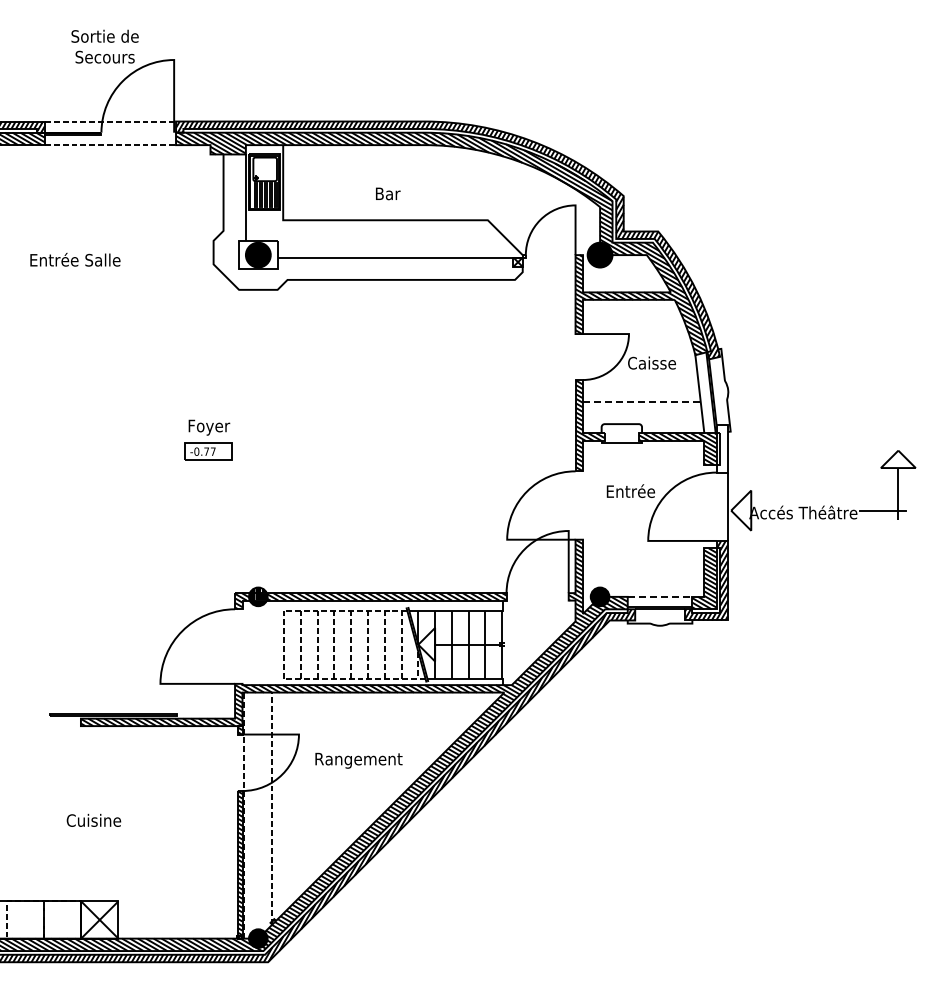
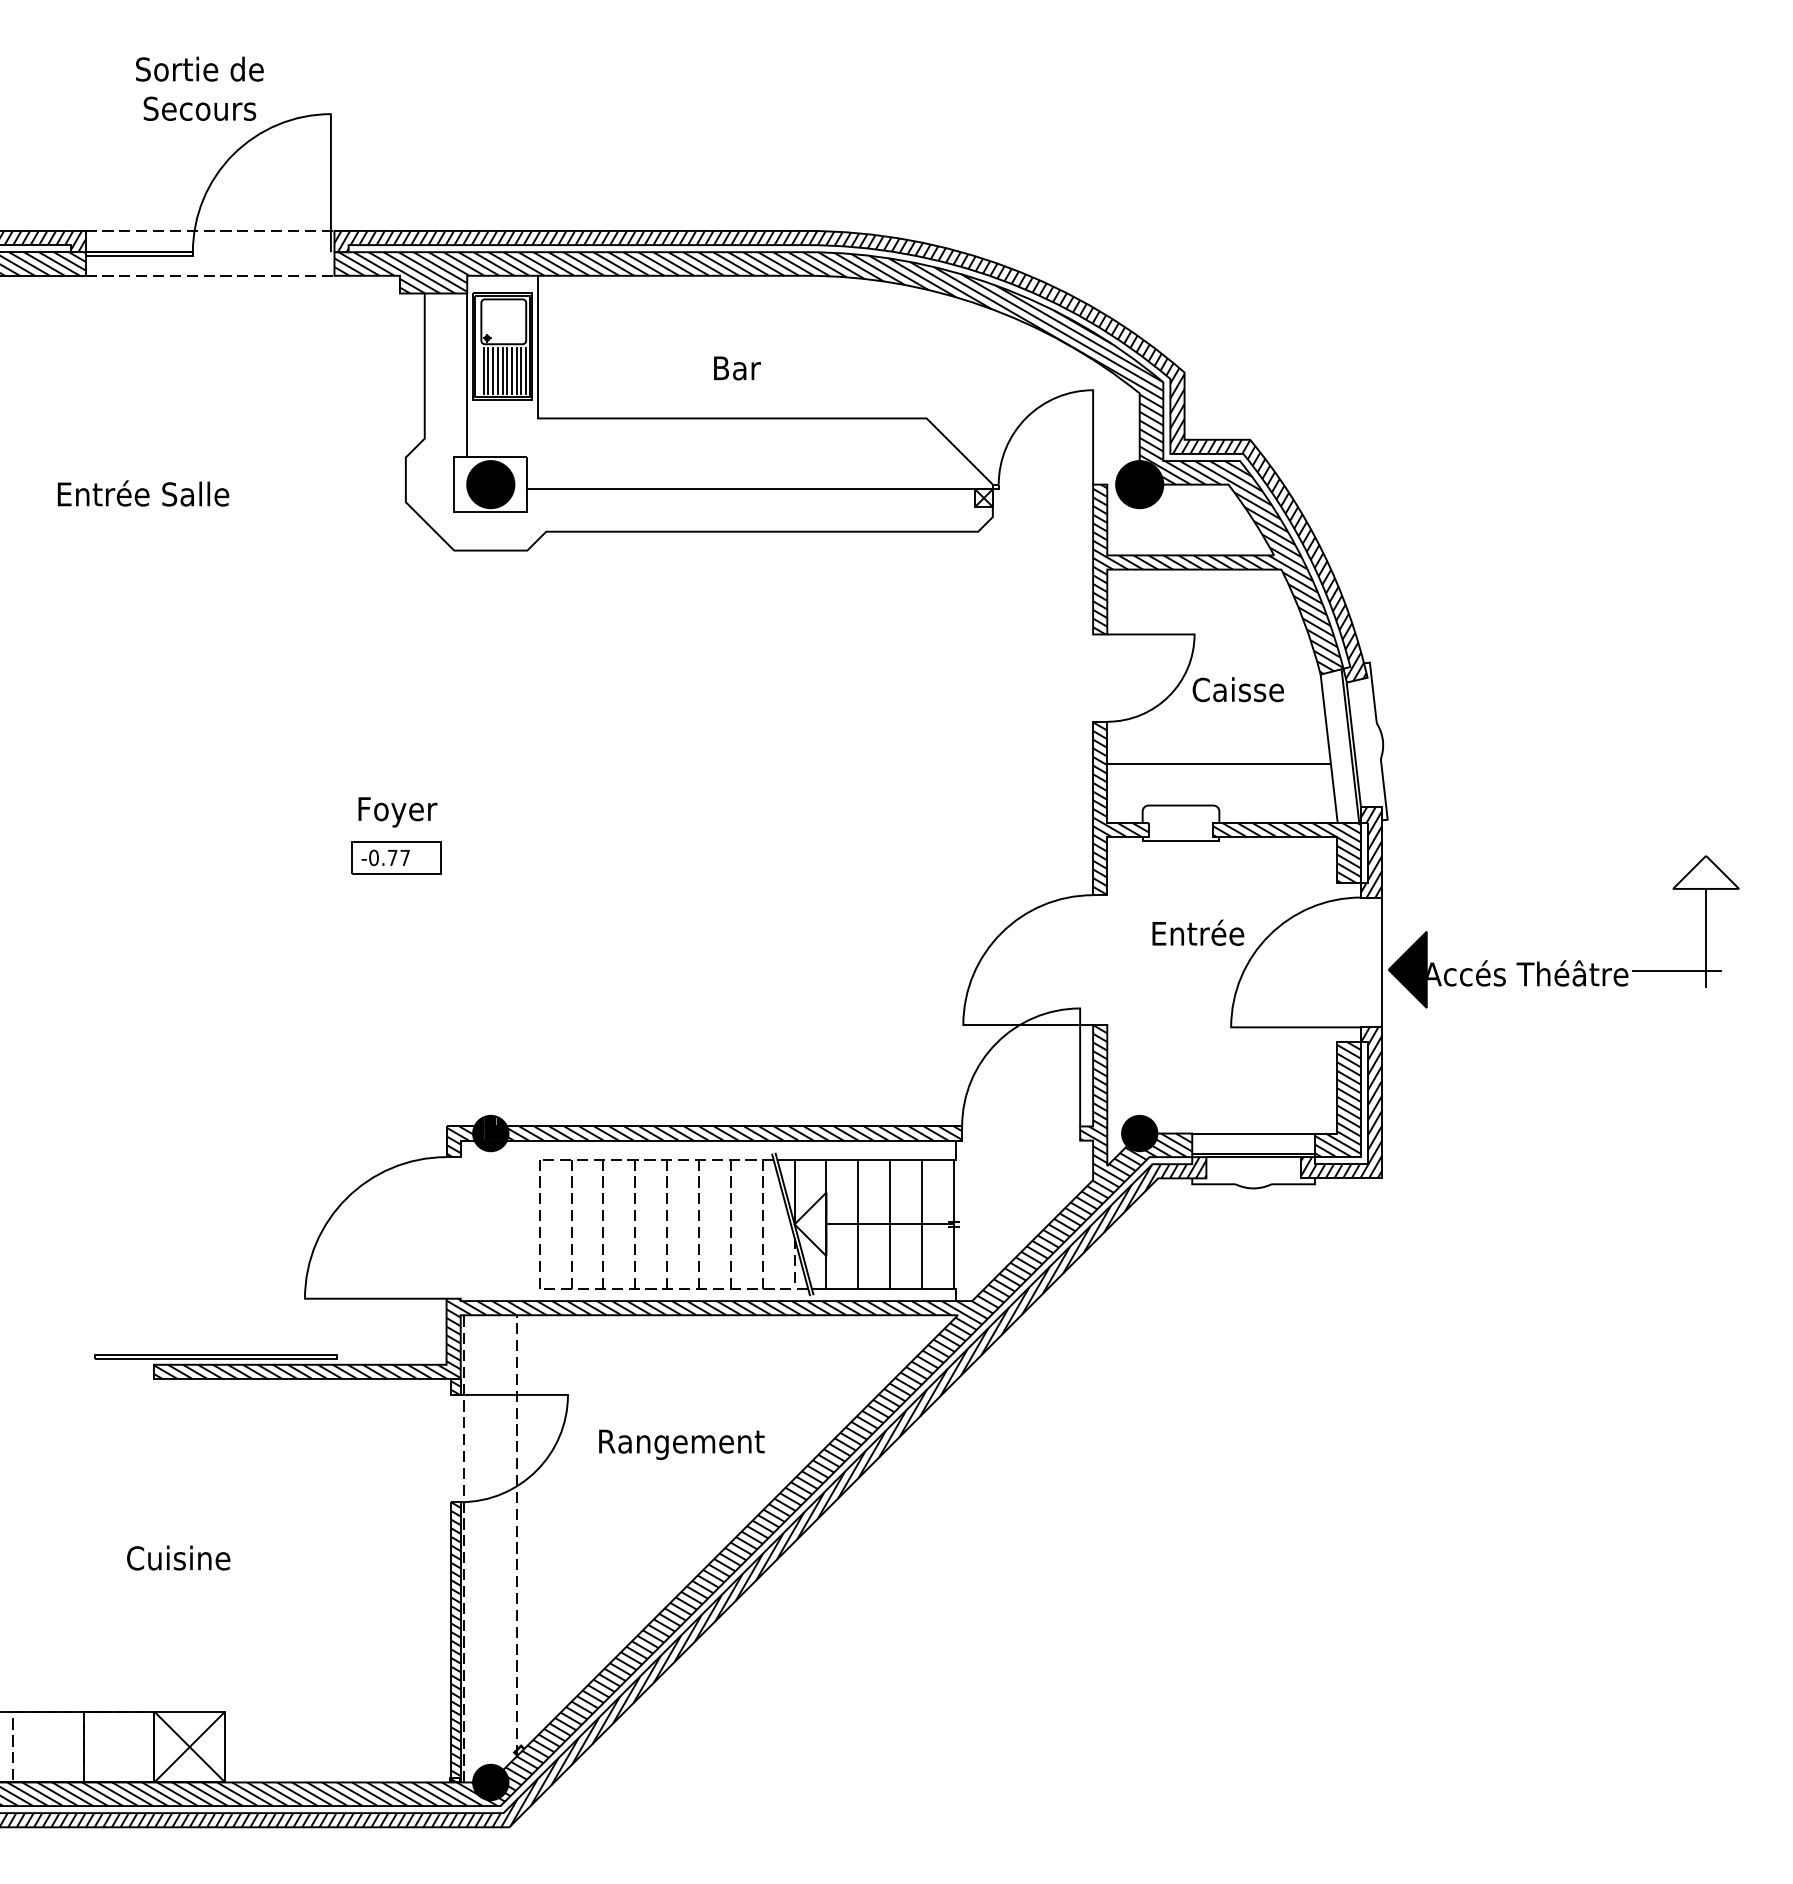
line: (641, 402) -> (1218, 764), dashed -> solid
hatch: (721, 448) -> (1370, 851), added
fill: (741, 510) -> (1408, 969), added
line: (660, 596) -> (1254, 1132), dashed -> solid

